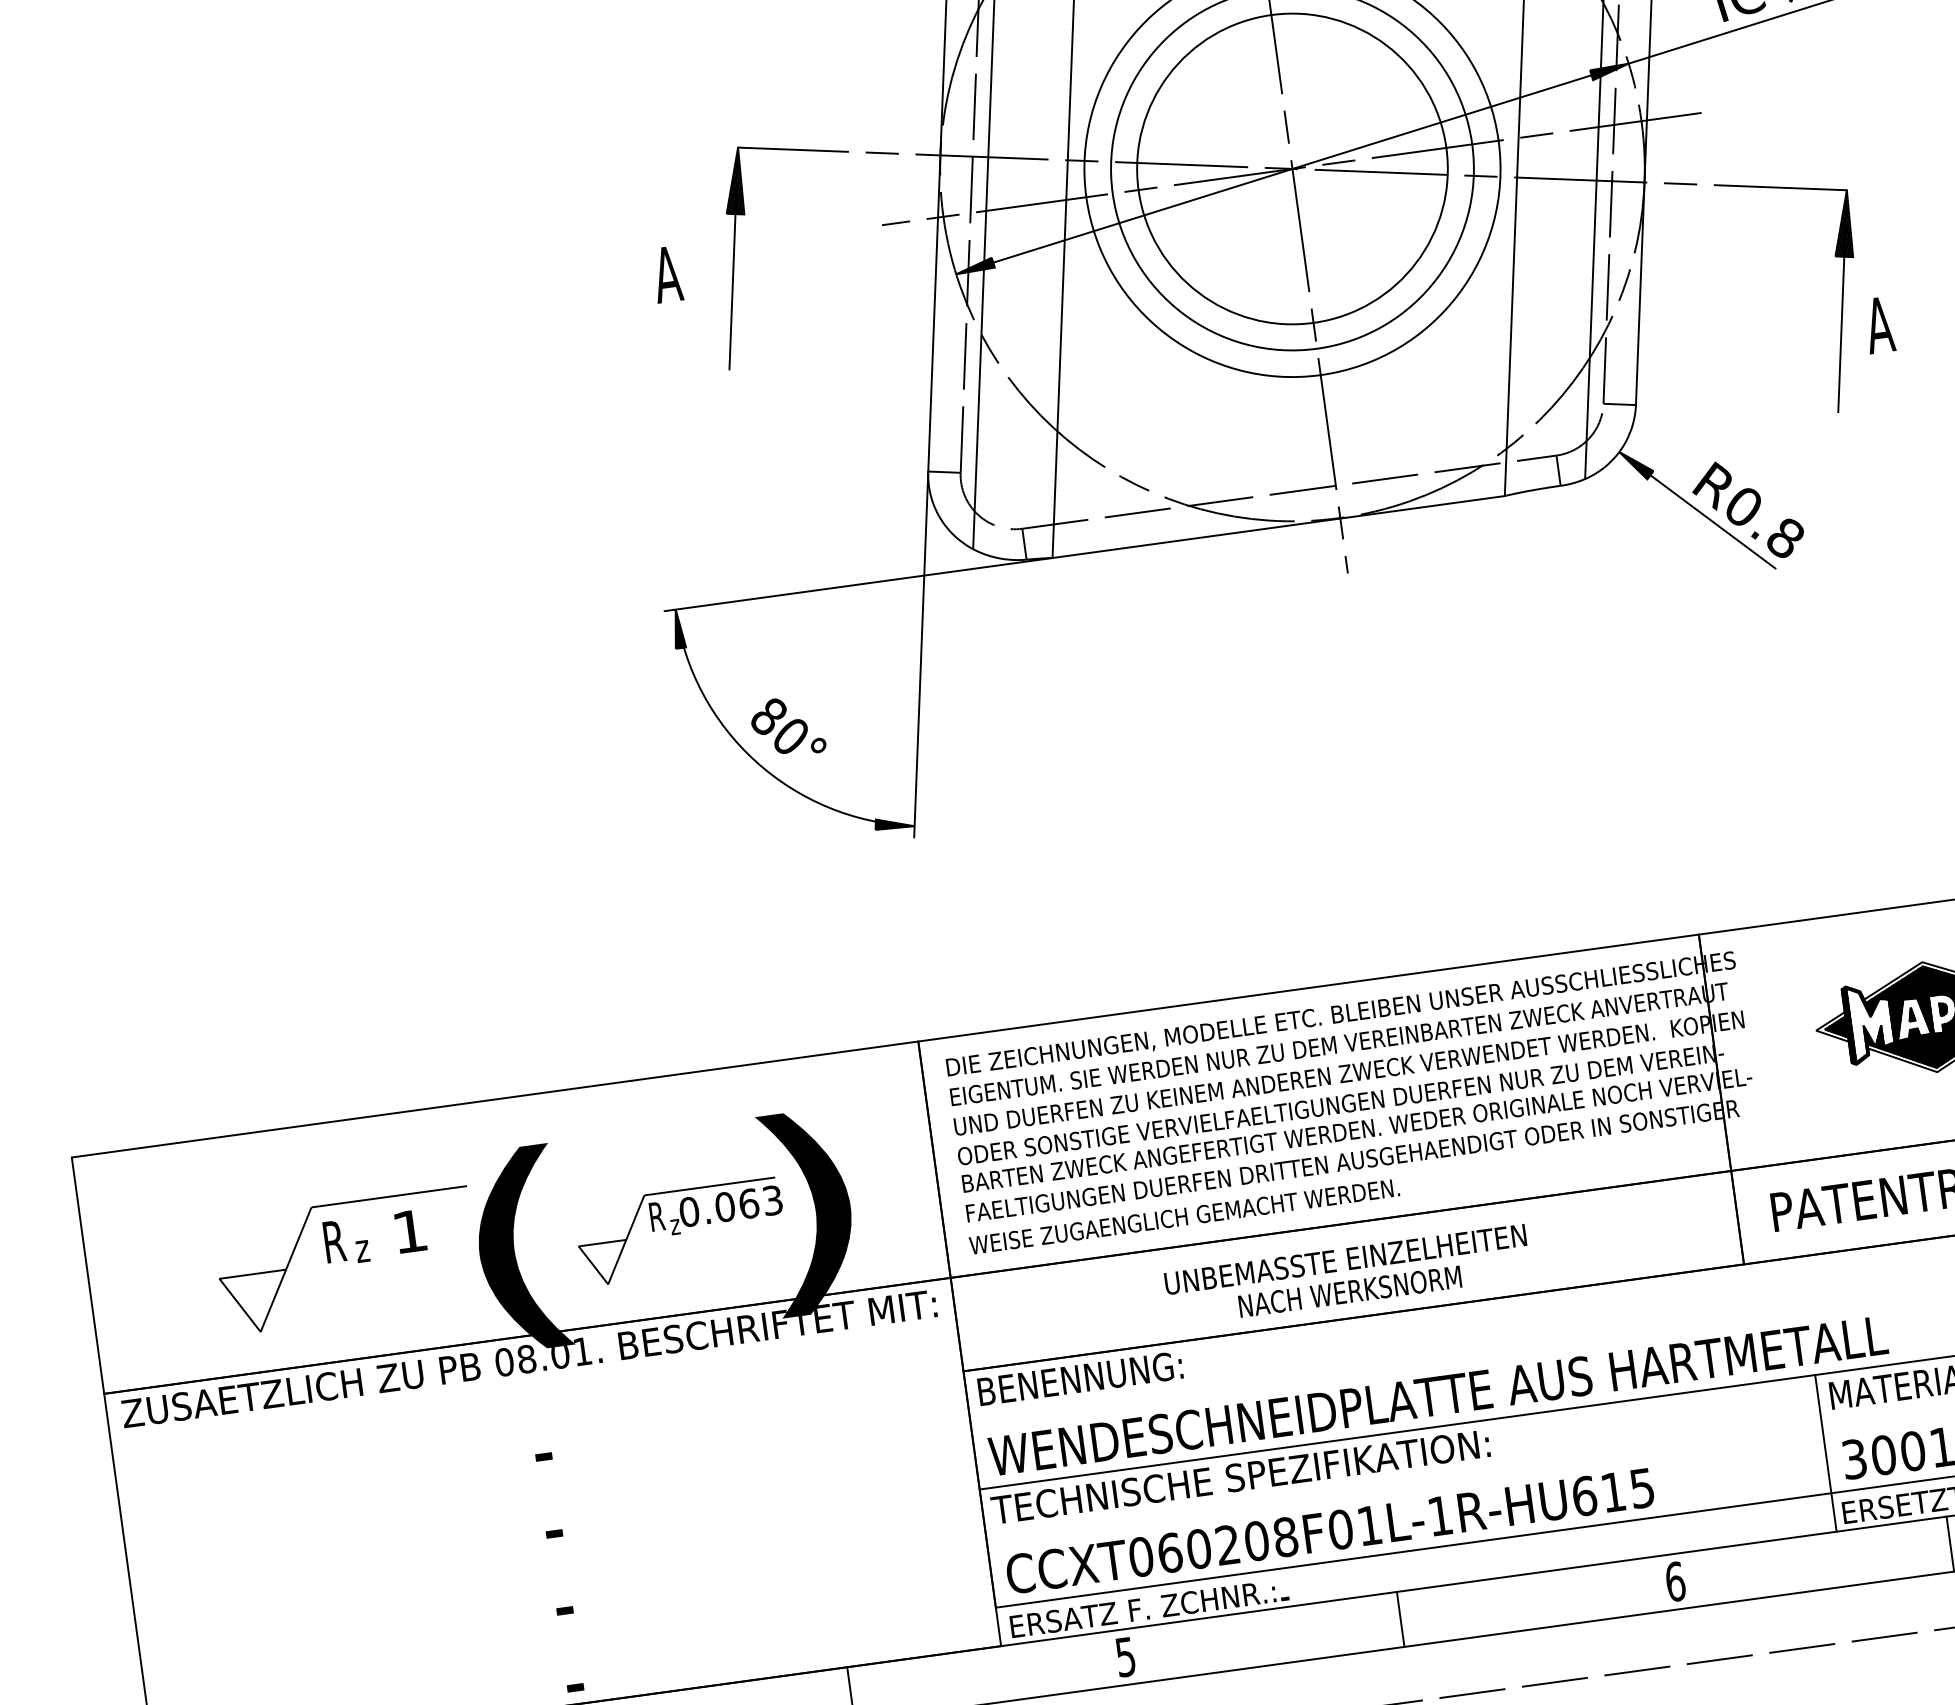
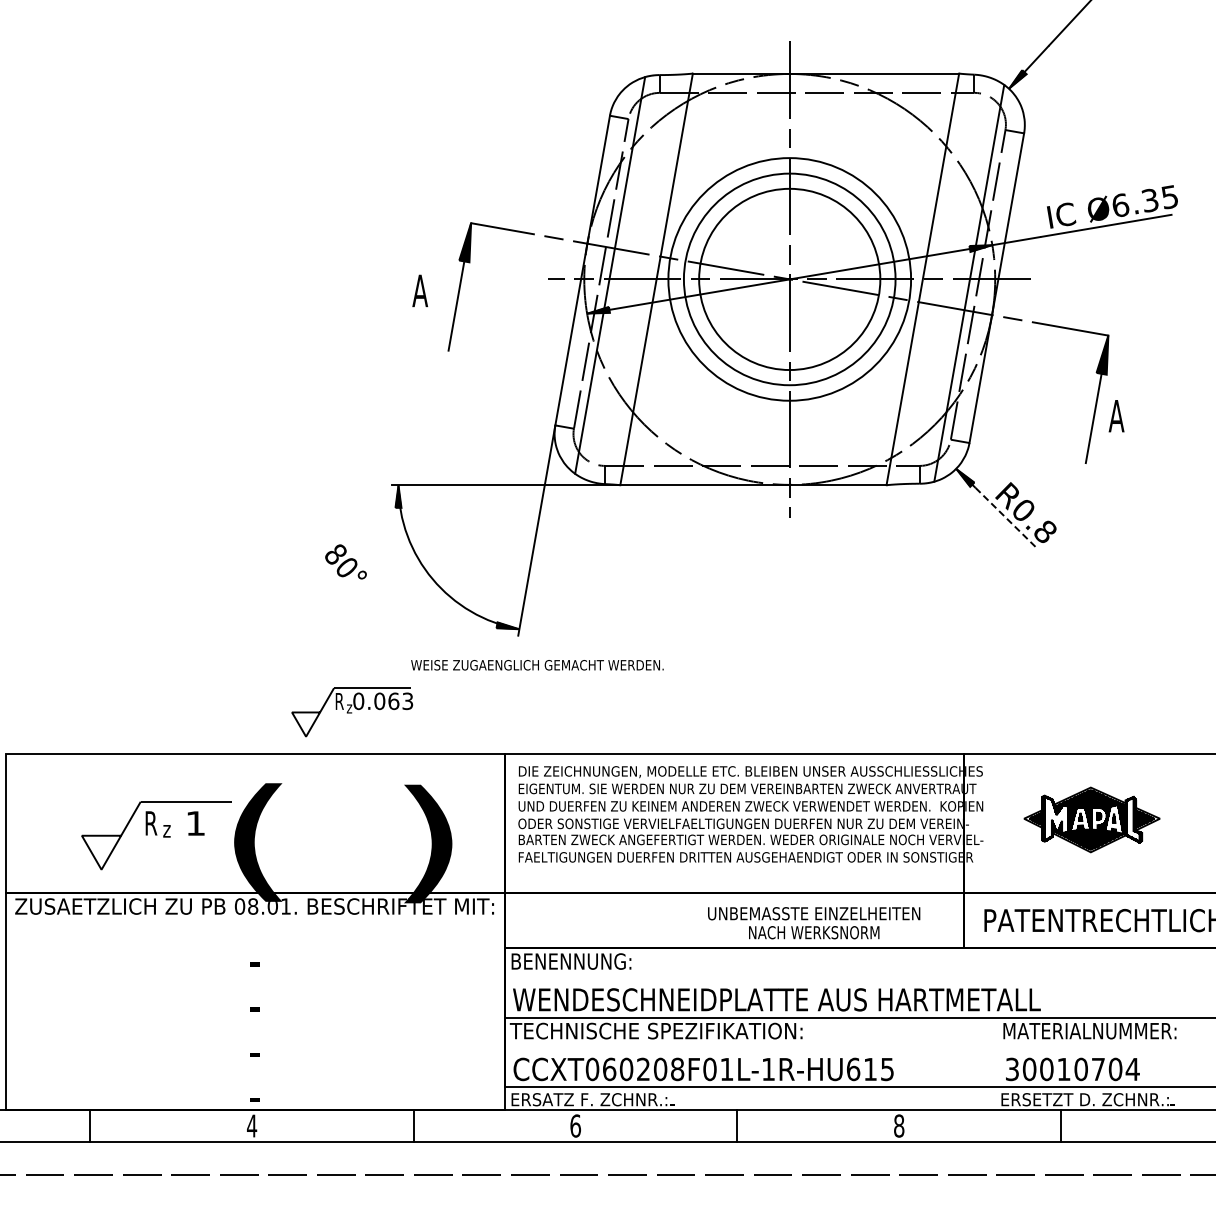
line: (1716, 524) -> (1006, 518), solid -> dashed
text: (786, 726) -> (345, 561), moved
text: (1184, 1217) -> (537, 665), moved
part: (681, 1232) -> (352, 712), moved
text: (1348, 1276) -> (814, 923), moved
line: (1826, 1452) -> (996, 1063), removed
text: (1675, 1580) -> (899, 1125), 6 -> 8
text: (1125, 1656) -> (575, 1125), 5 -> 6

